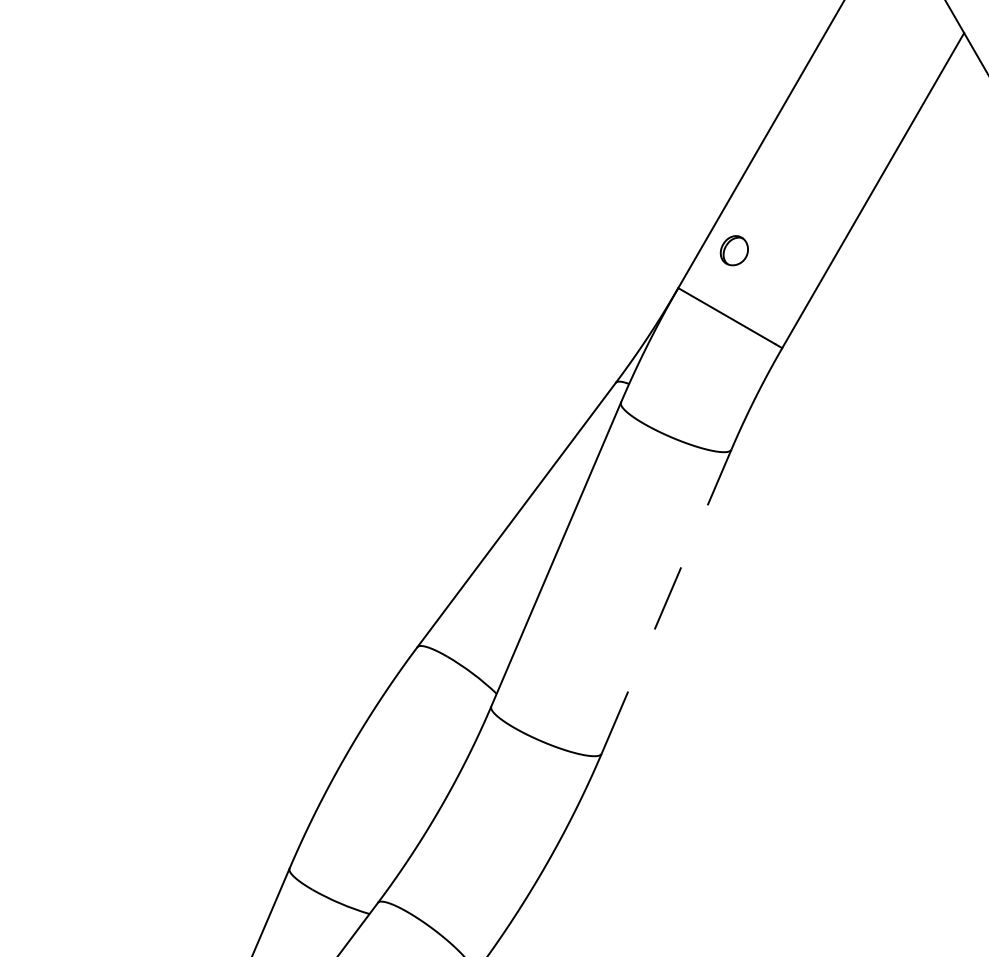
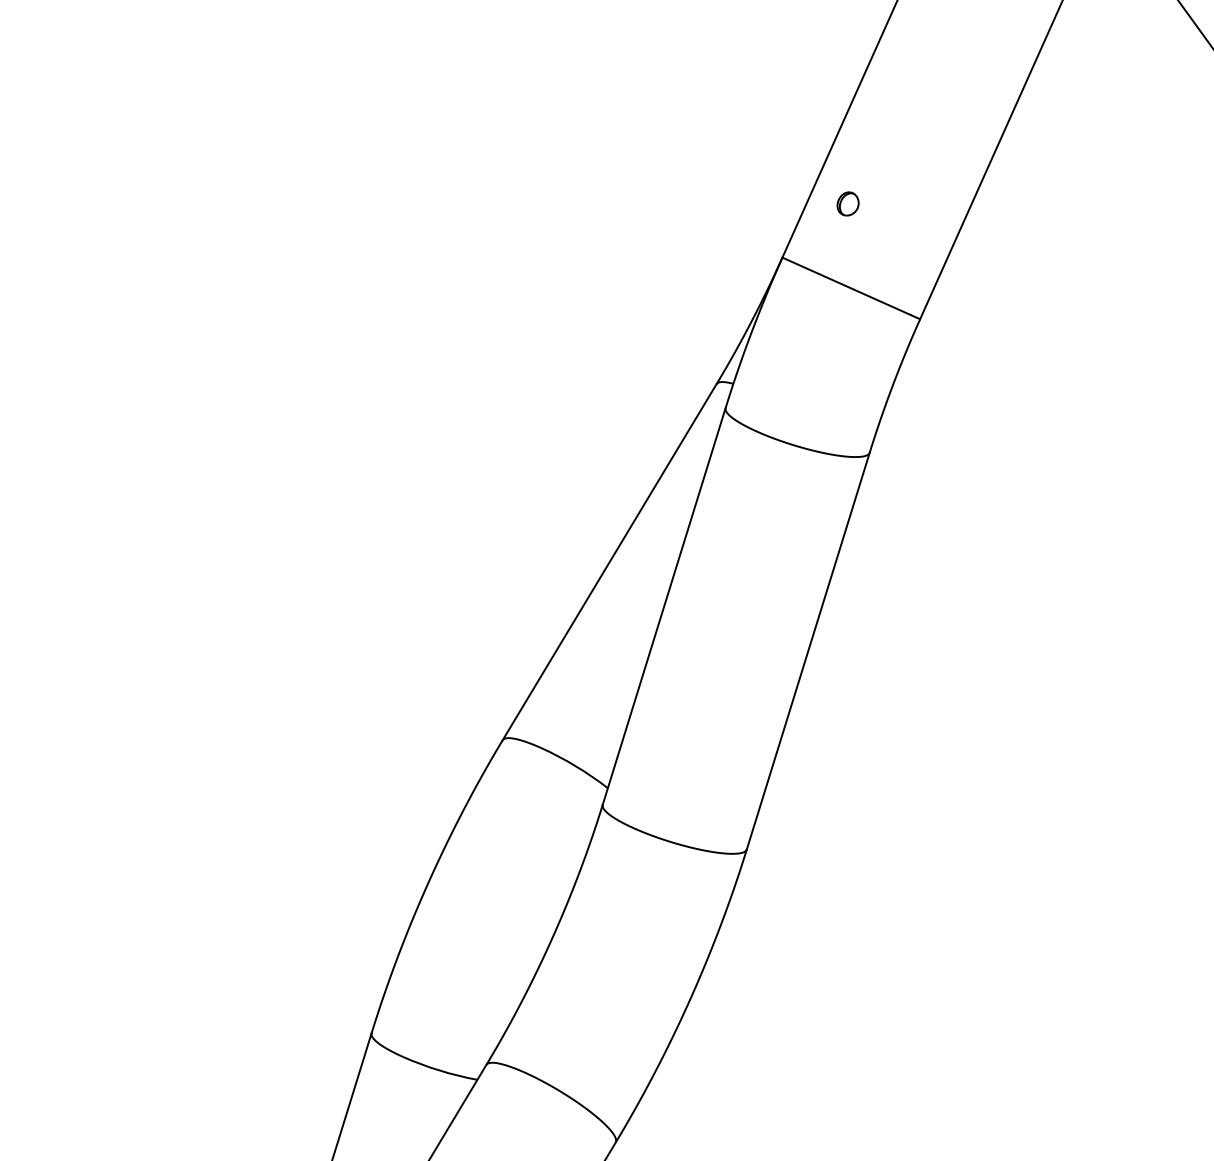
part: (734, 251) -> (847, 204), size x0.62
line: (666, 601) -> (808, 650), dashed -> solid

